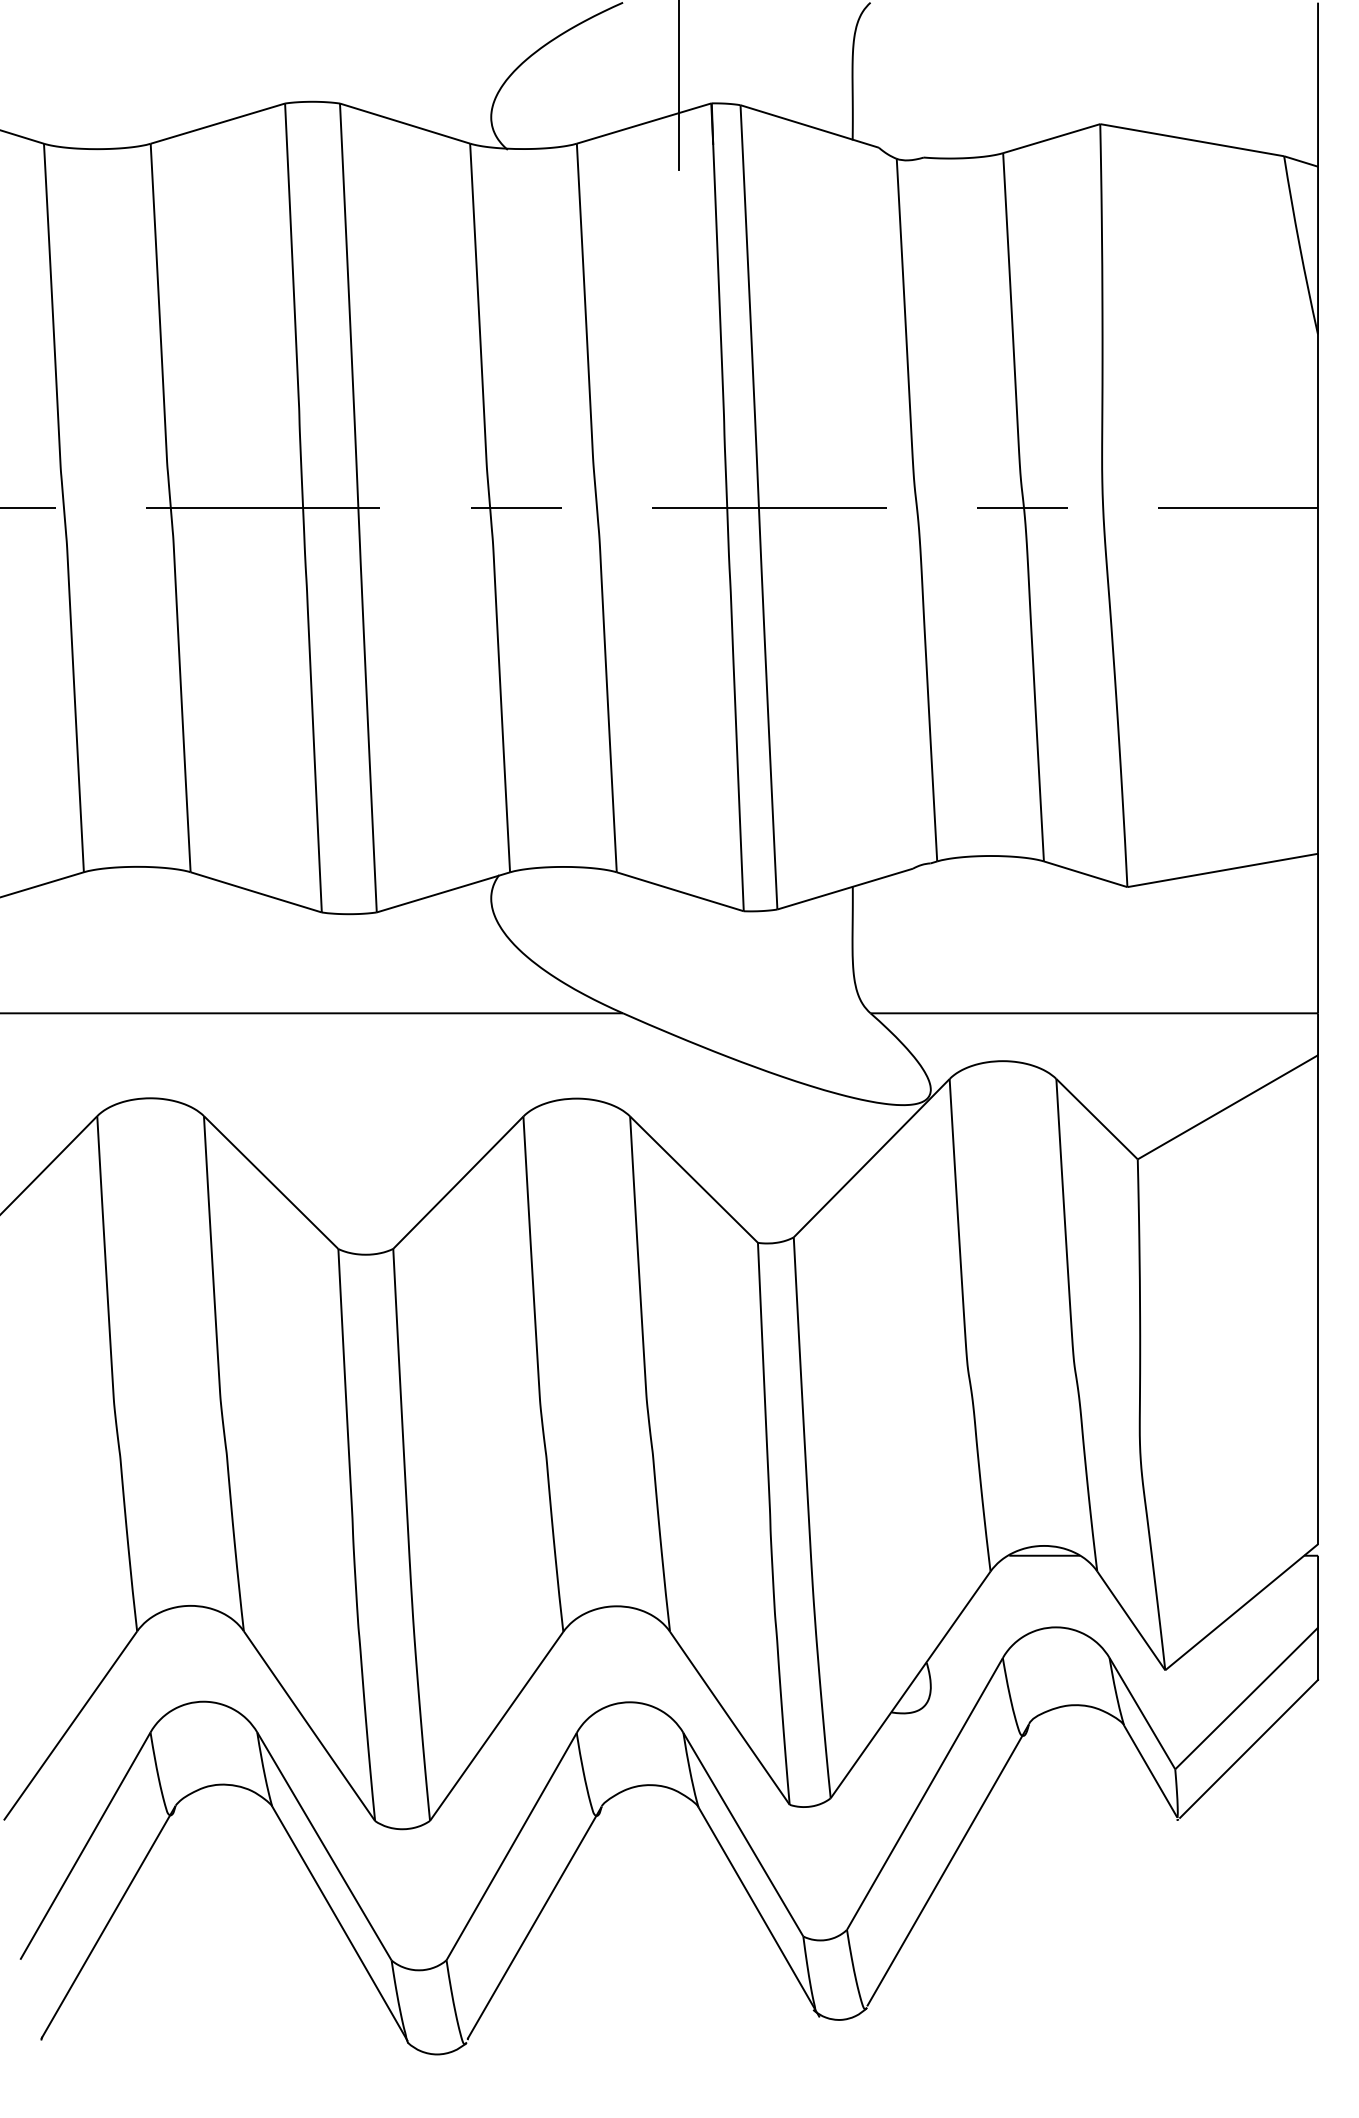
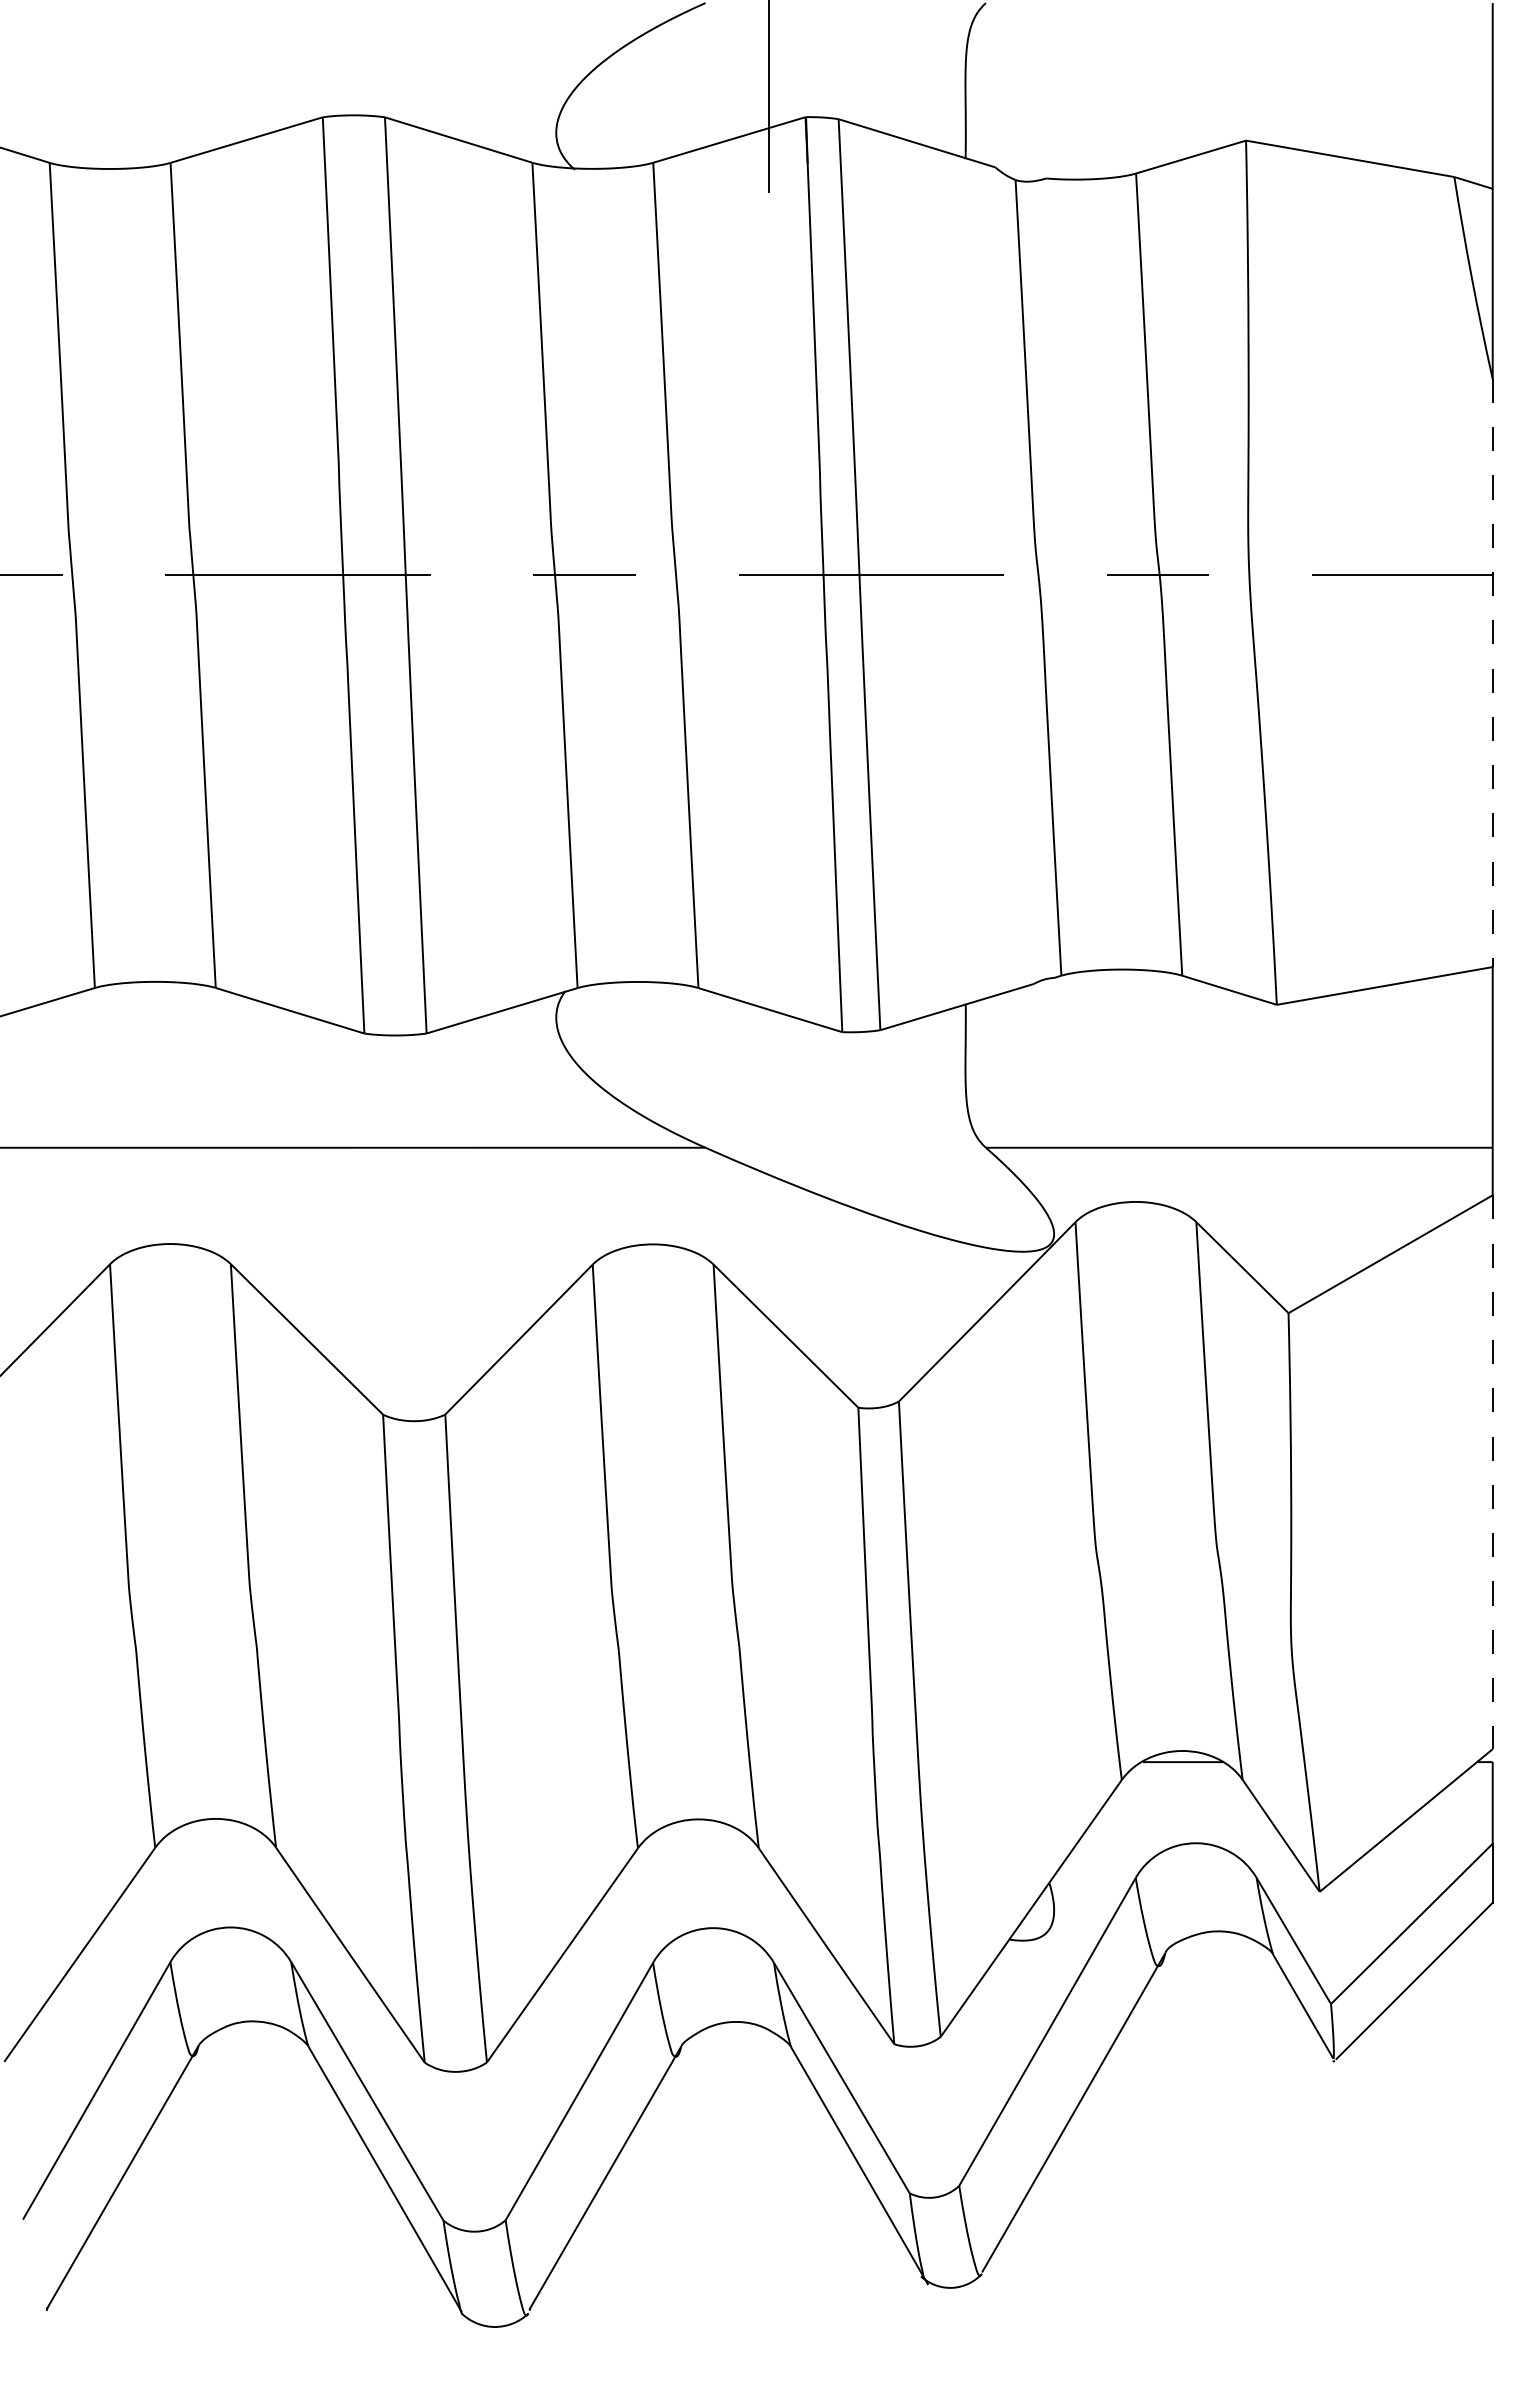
line: (1317, 594) -> (1492, 673), solid -> dashed
line: (1317, 1300) -> (1492, 1472), solid -> dashed

